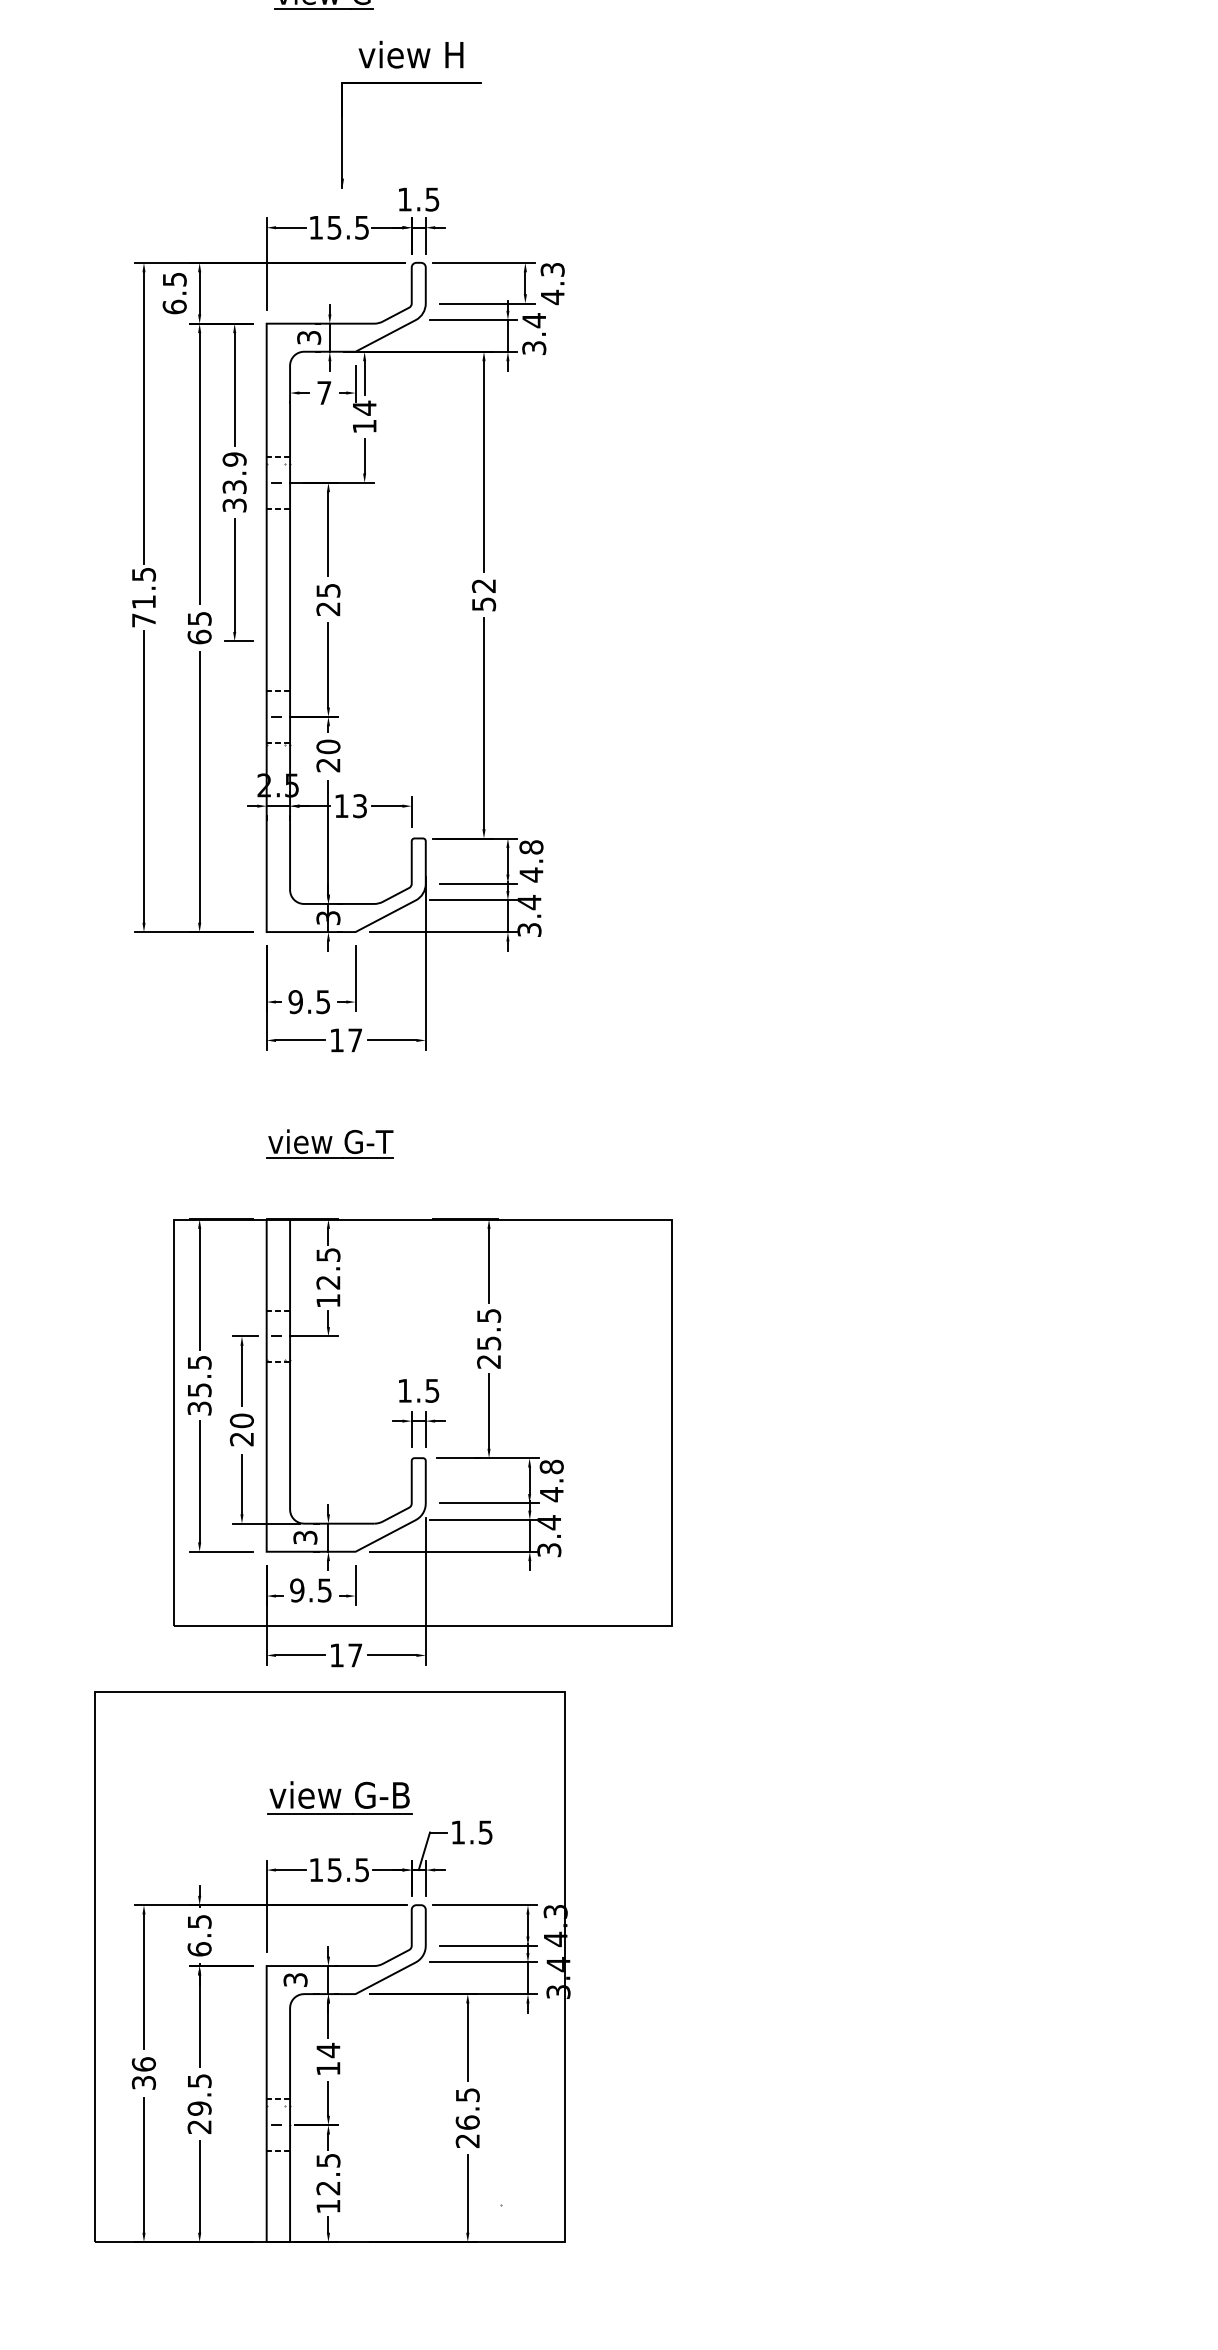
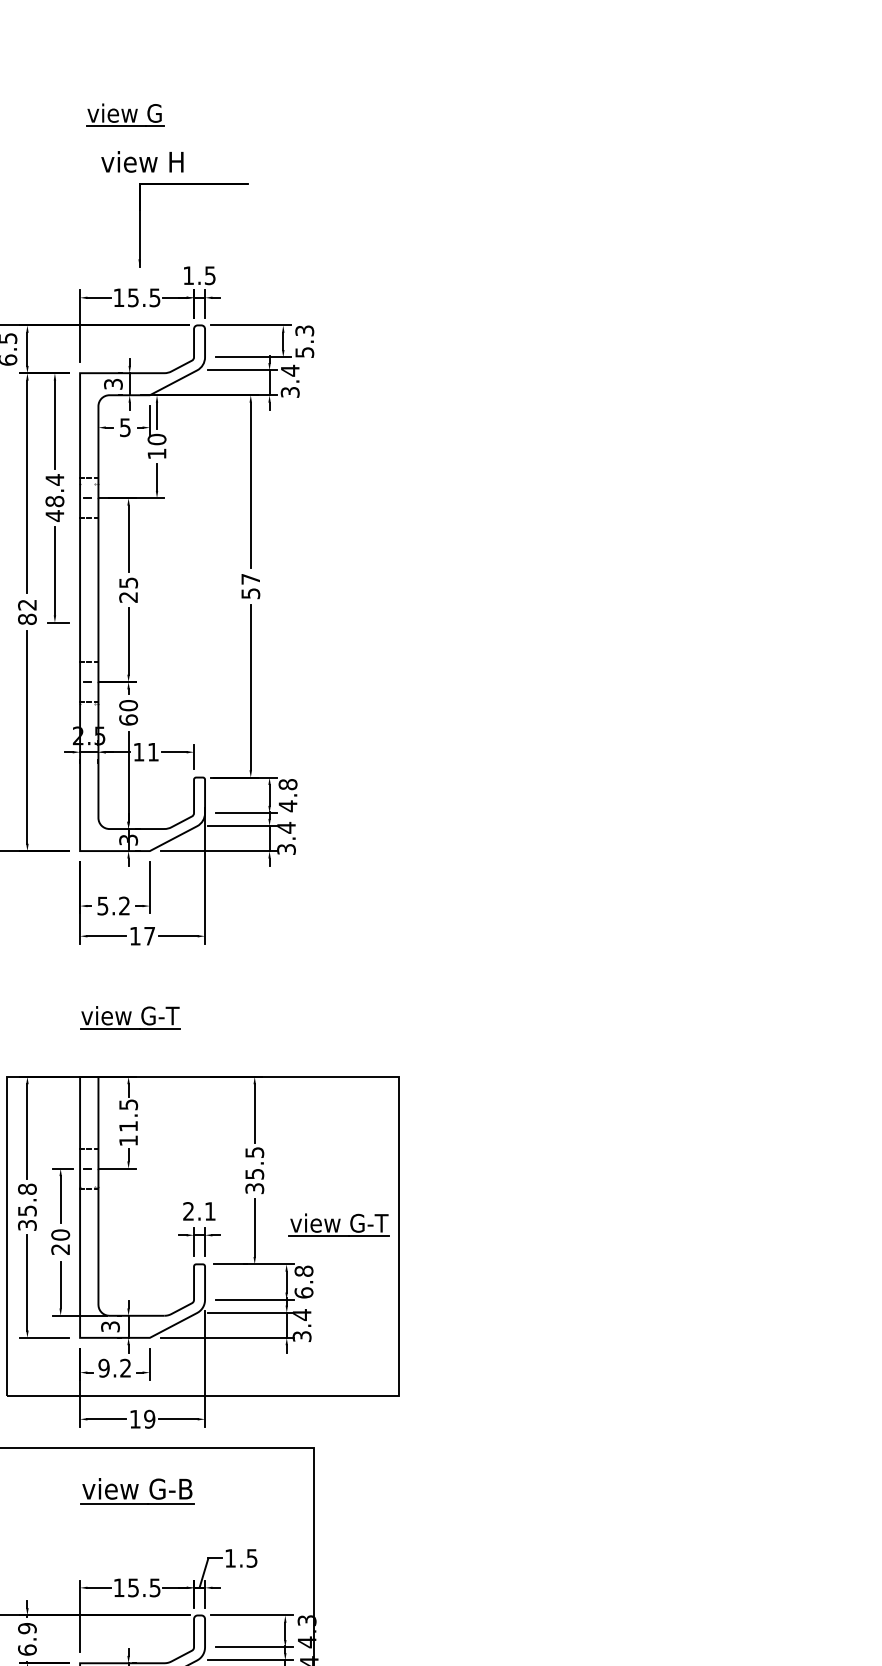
text: (410, 54) -> (141, 161), moved
text: (552, 297) -> (304, 352), 4.3 -> 5.3
text: (324, 393) -> (125, 428), 7 -> 5
text: (364, 407) -> (156, 439), 14 -> 10
text: (234, 482) -> (54, 497), 33.9 -> 48.4
text: (483, 585) -> (250, 578), 52 -> 57
text: (199, 628) -> (27, 612), 65 -> 82
text: (328, 765) -> (128, 720), 20 -> 60
text: (359, 806) -> (152, 752), 13 -> 11
text: (308, 1002) -> (112, 906), 9.5 -> 5.2
text: (328, 1282) -> (128, 1126), 12.5 -> 11.5
text: (489, 1361) -> (255, 1188), 25.5 -> 35.5
text: (199, 1362) -> (27, 1189), 35.5 -> 35.8
text: (418, 1390) -> (199, 1211), 1.5 -> 2.1
part: (595, 1407) -> (338, 1224), added
text: (551, 1494) -> (303, 1292), 4.8 -> 6.8
text: (324, 1590) -> (125, 1368), 9.5 -> 9.2
text: (355, 1655) -> (149, 1419), 17 -> 19
part: (339, 1797) -> (137, 1490), moved
text: (199, 1921) -> (27, 1628), 6.5 -> 6.9

